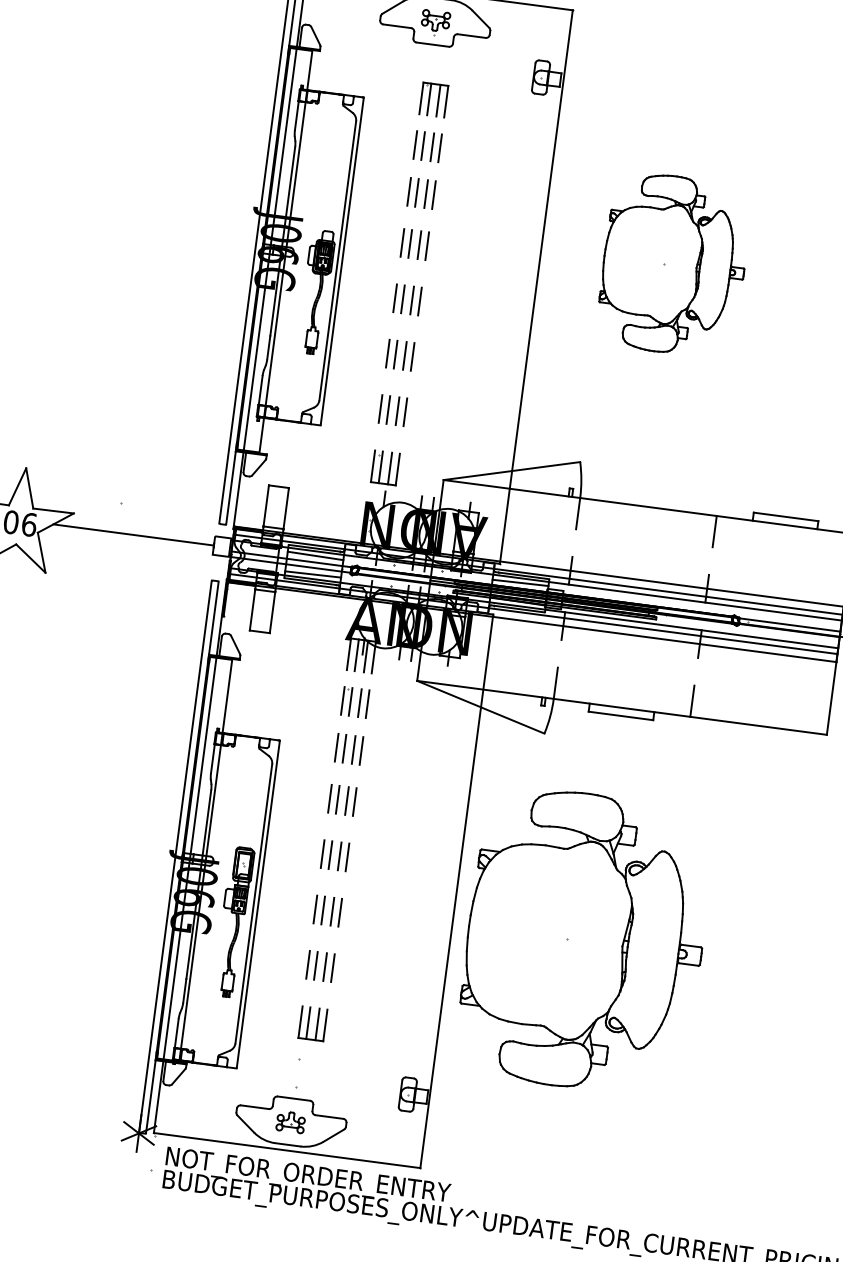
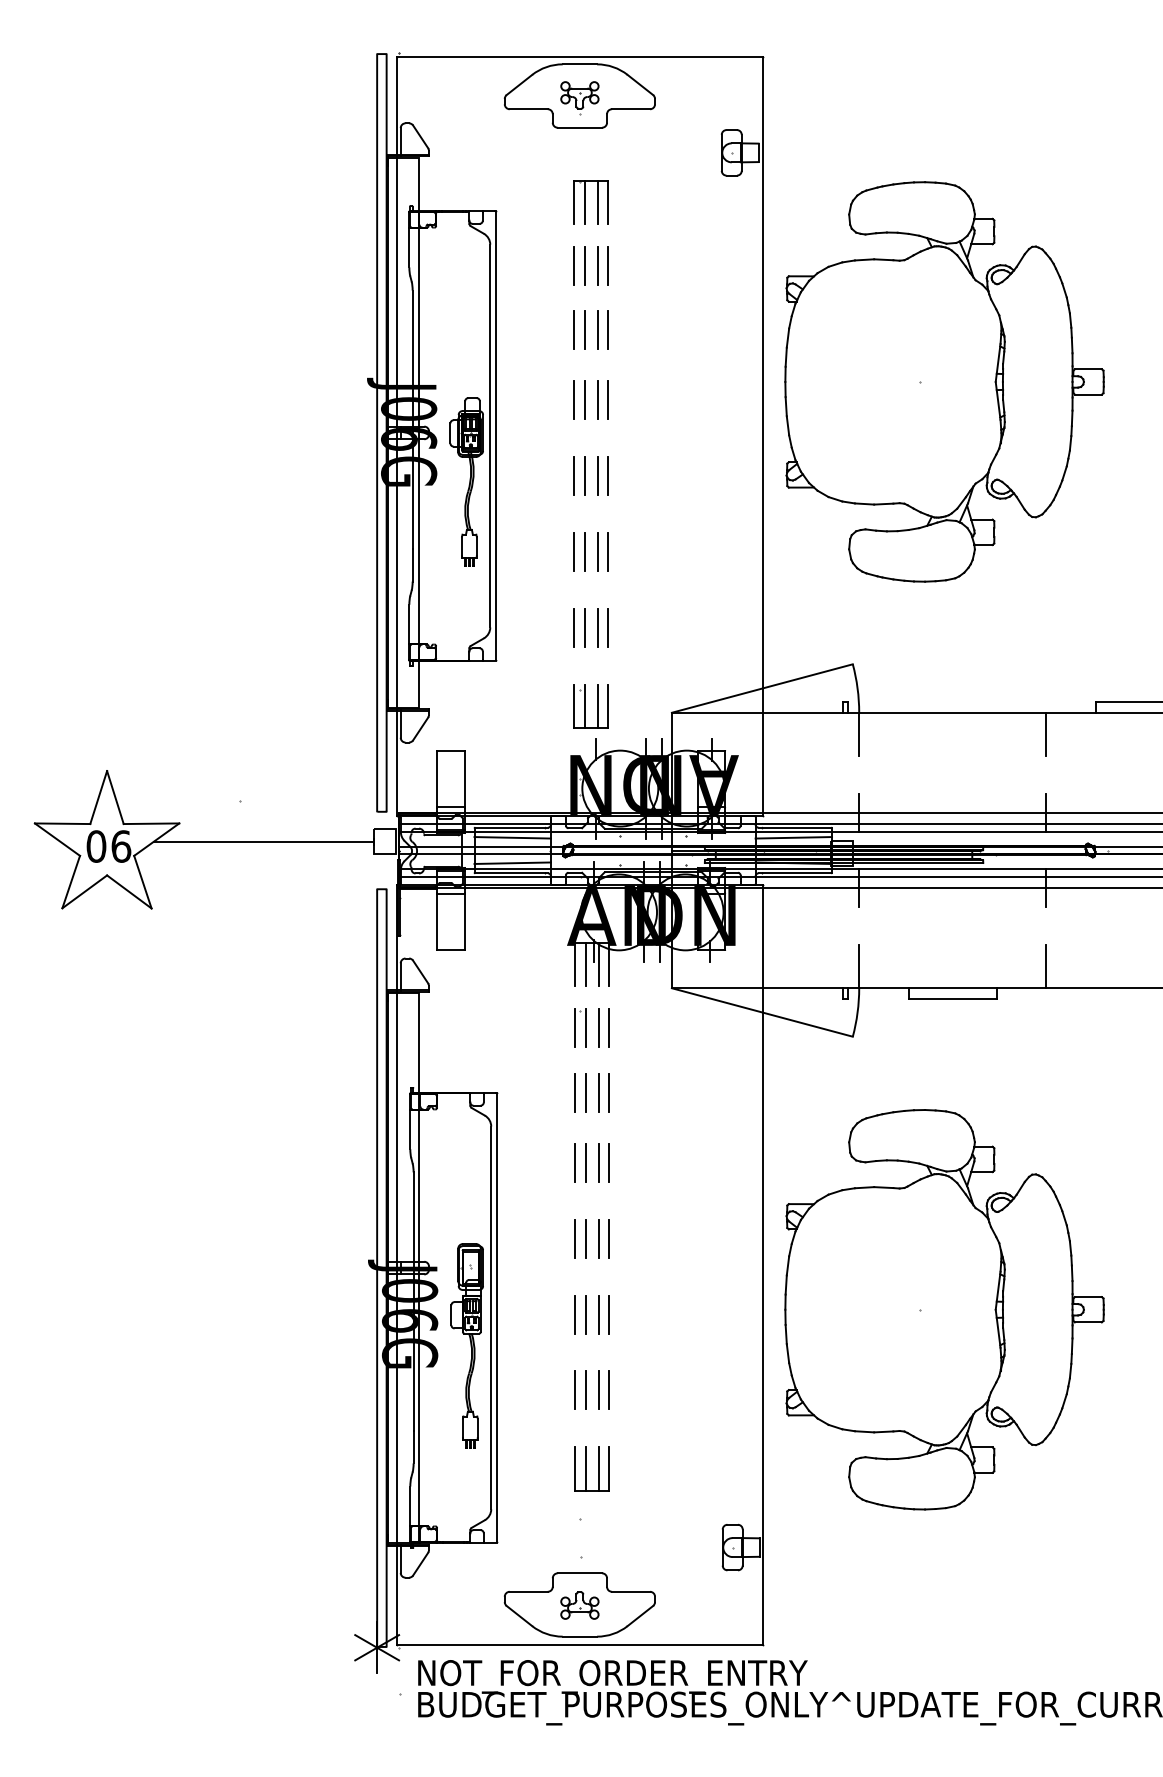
part: (674, 264) -> (944, 381), size x1.67

